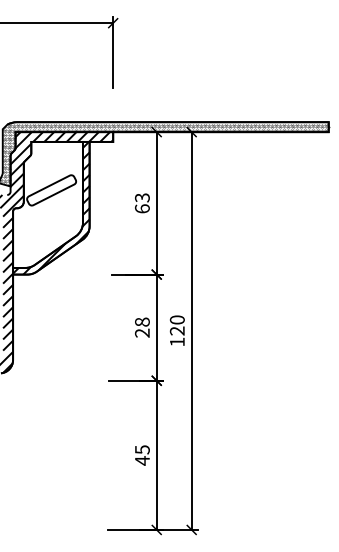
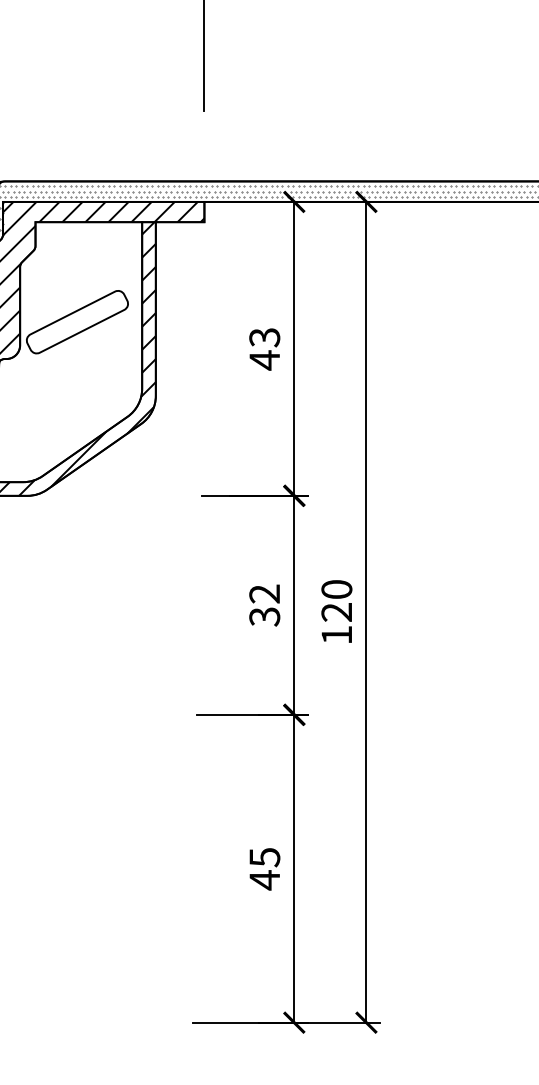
text: (142, 208) -> (264, 359), 63 -> 43
text: (142, 327) -> (264, 605), 28 -> 32

